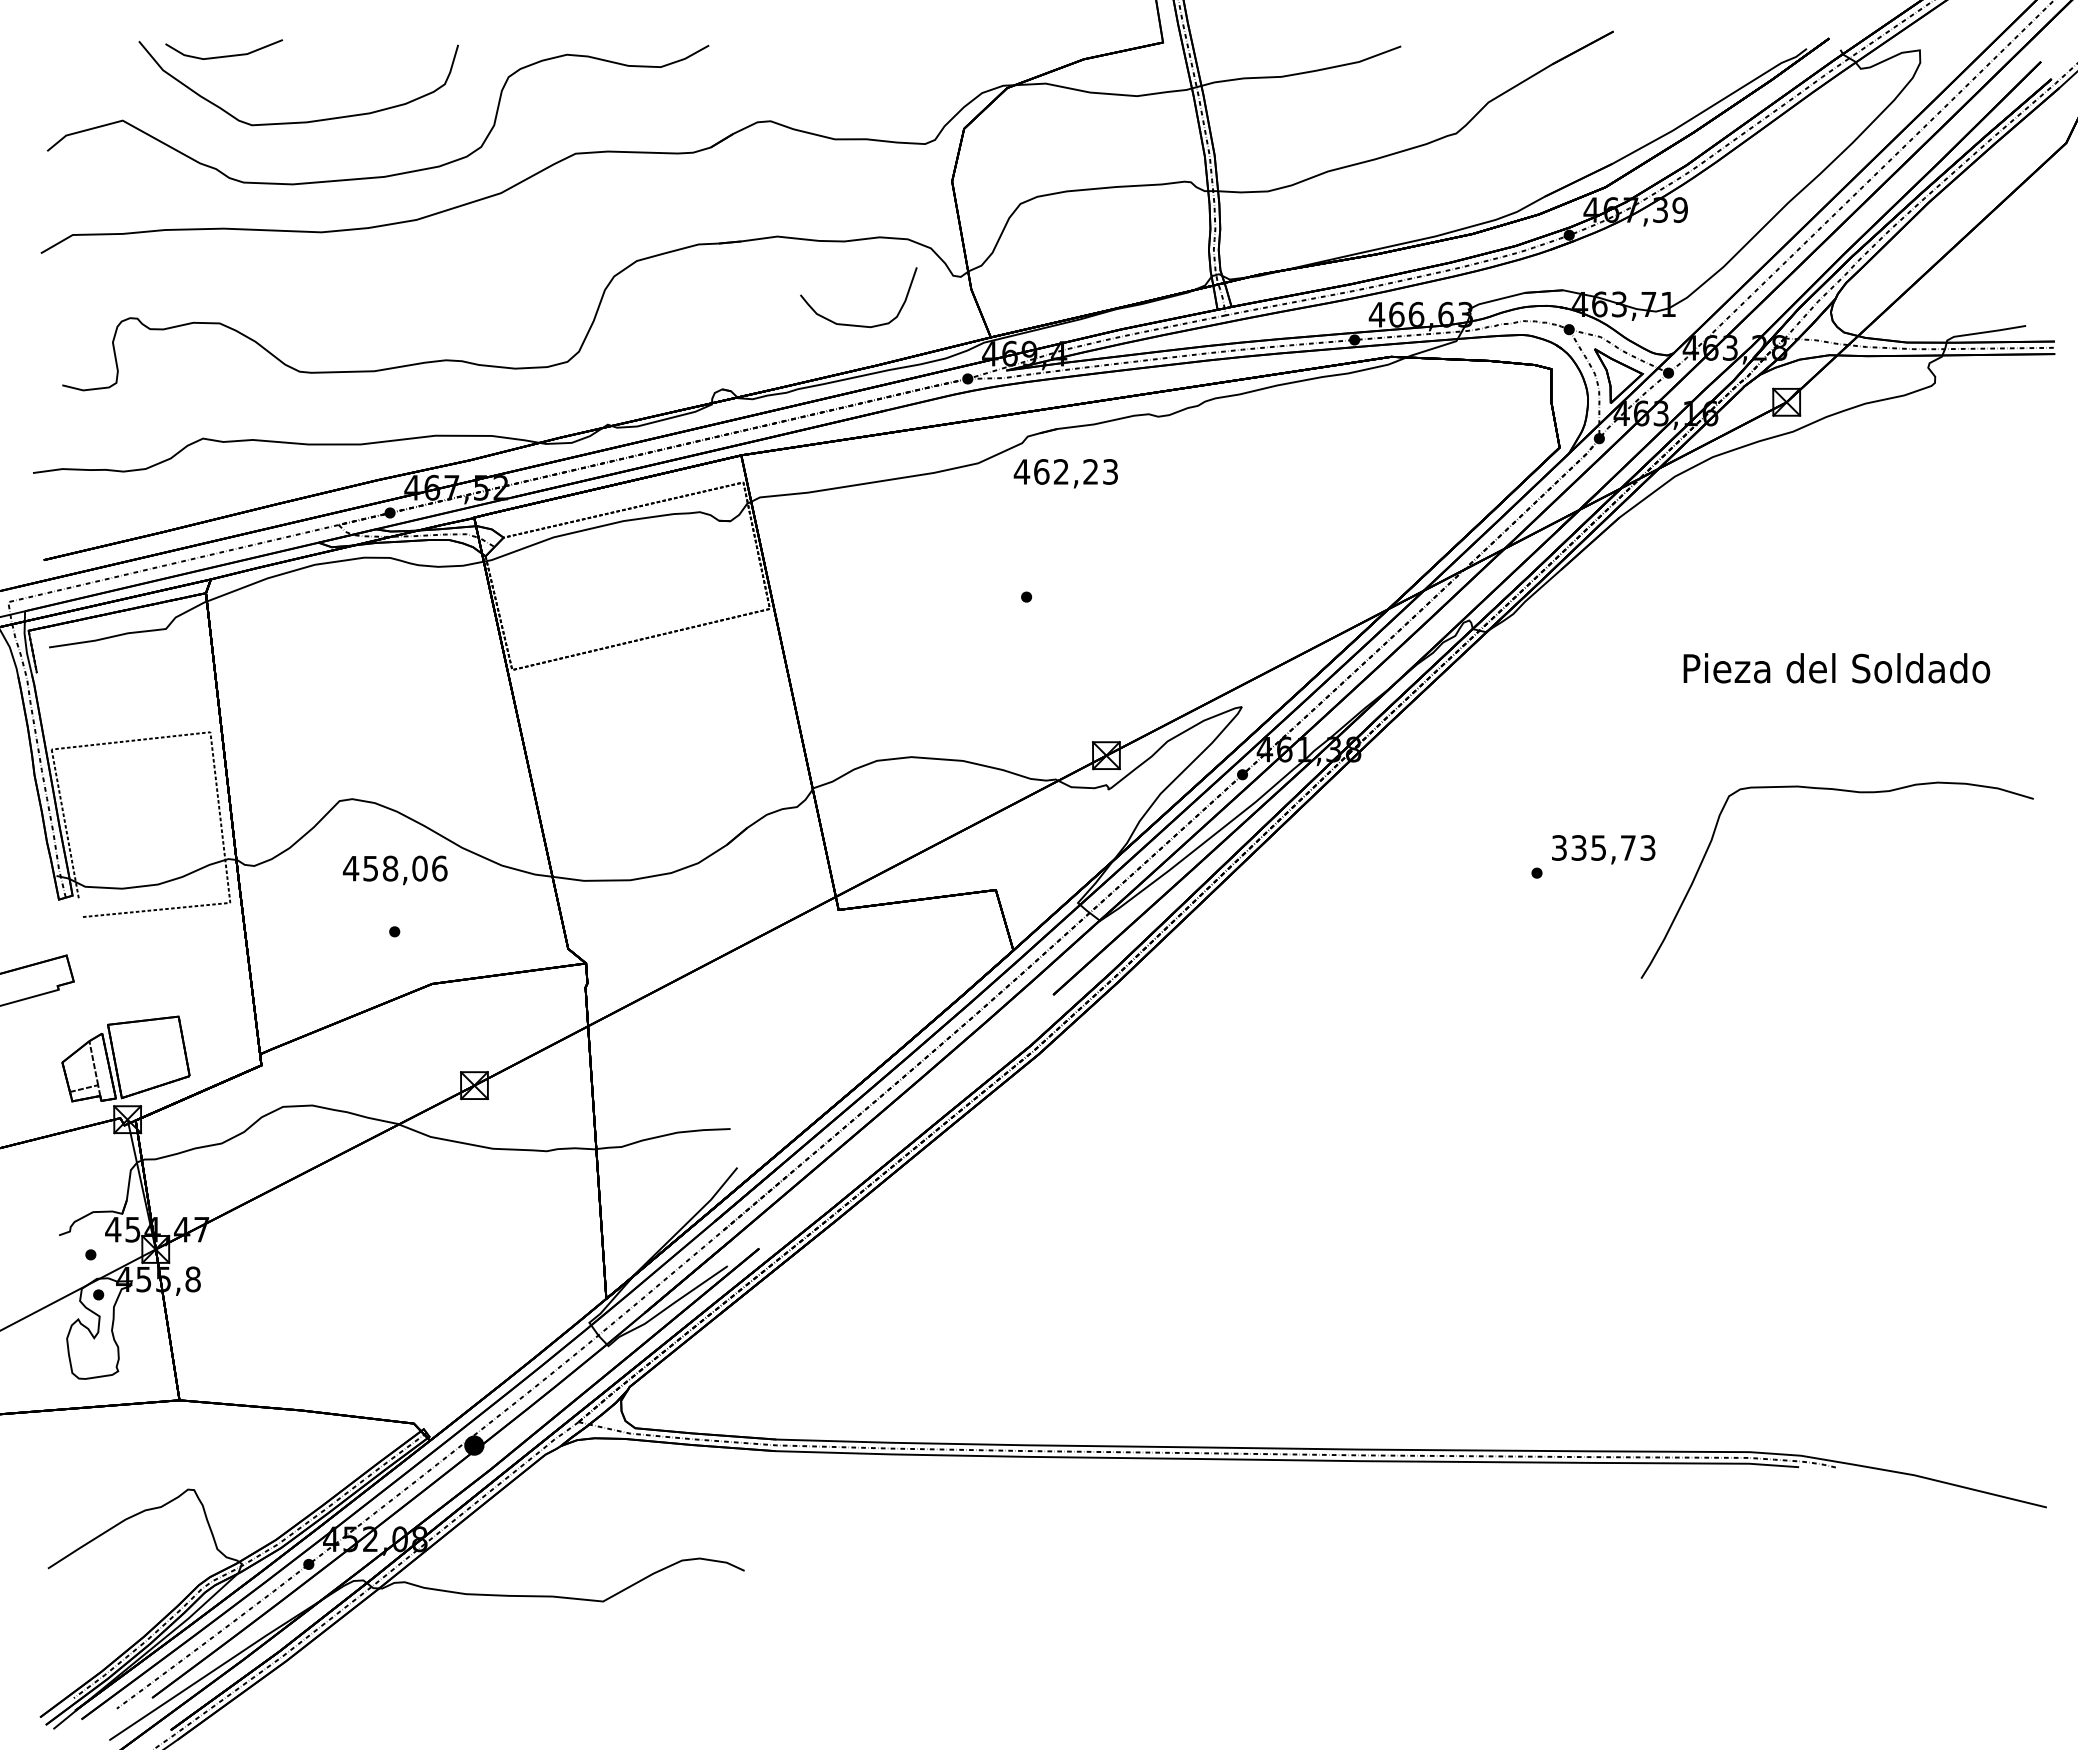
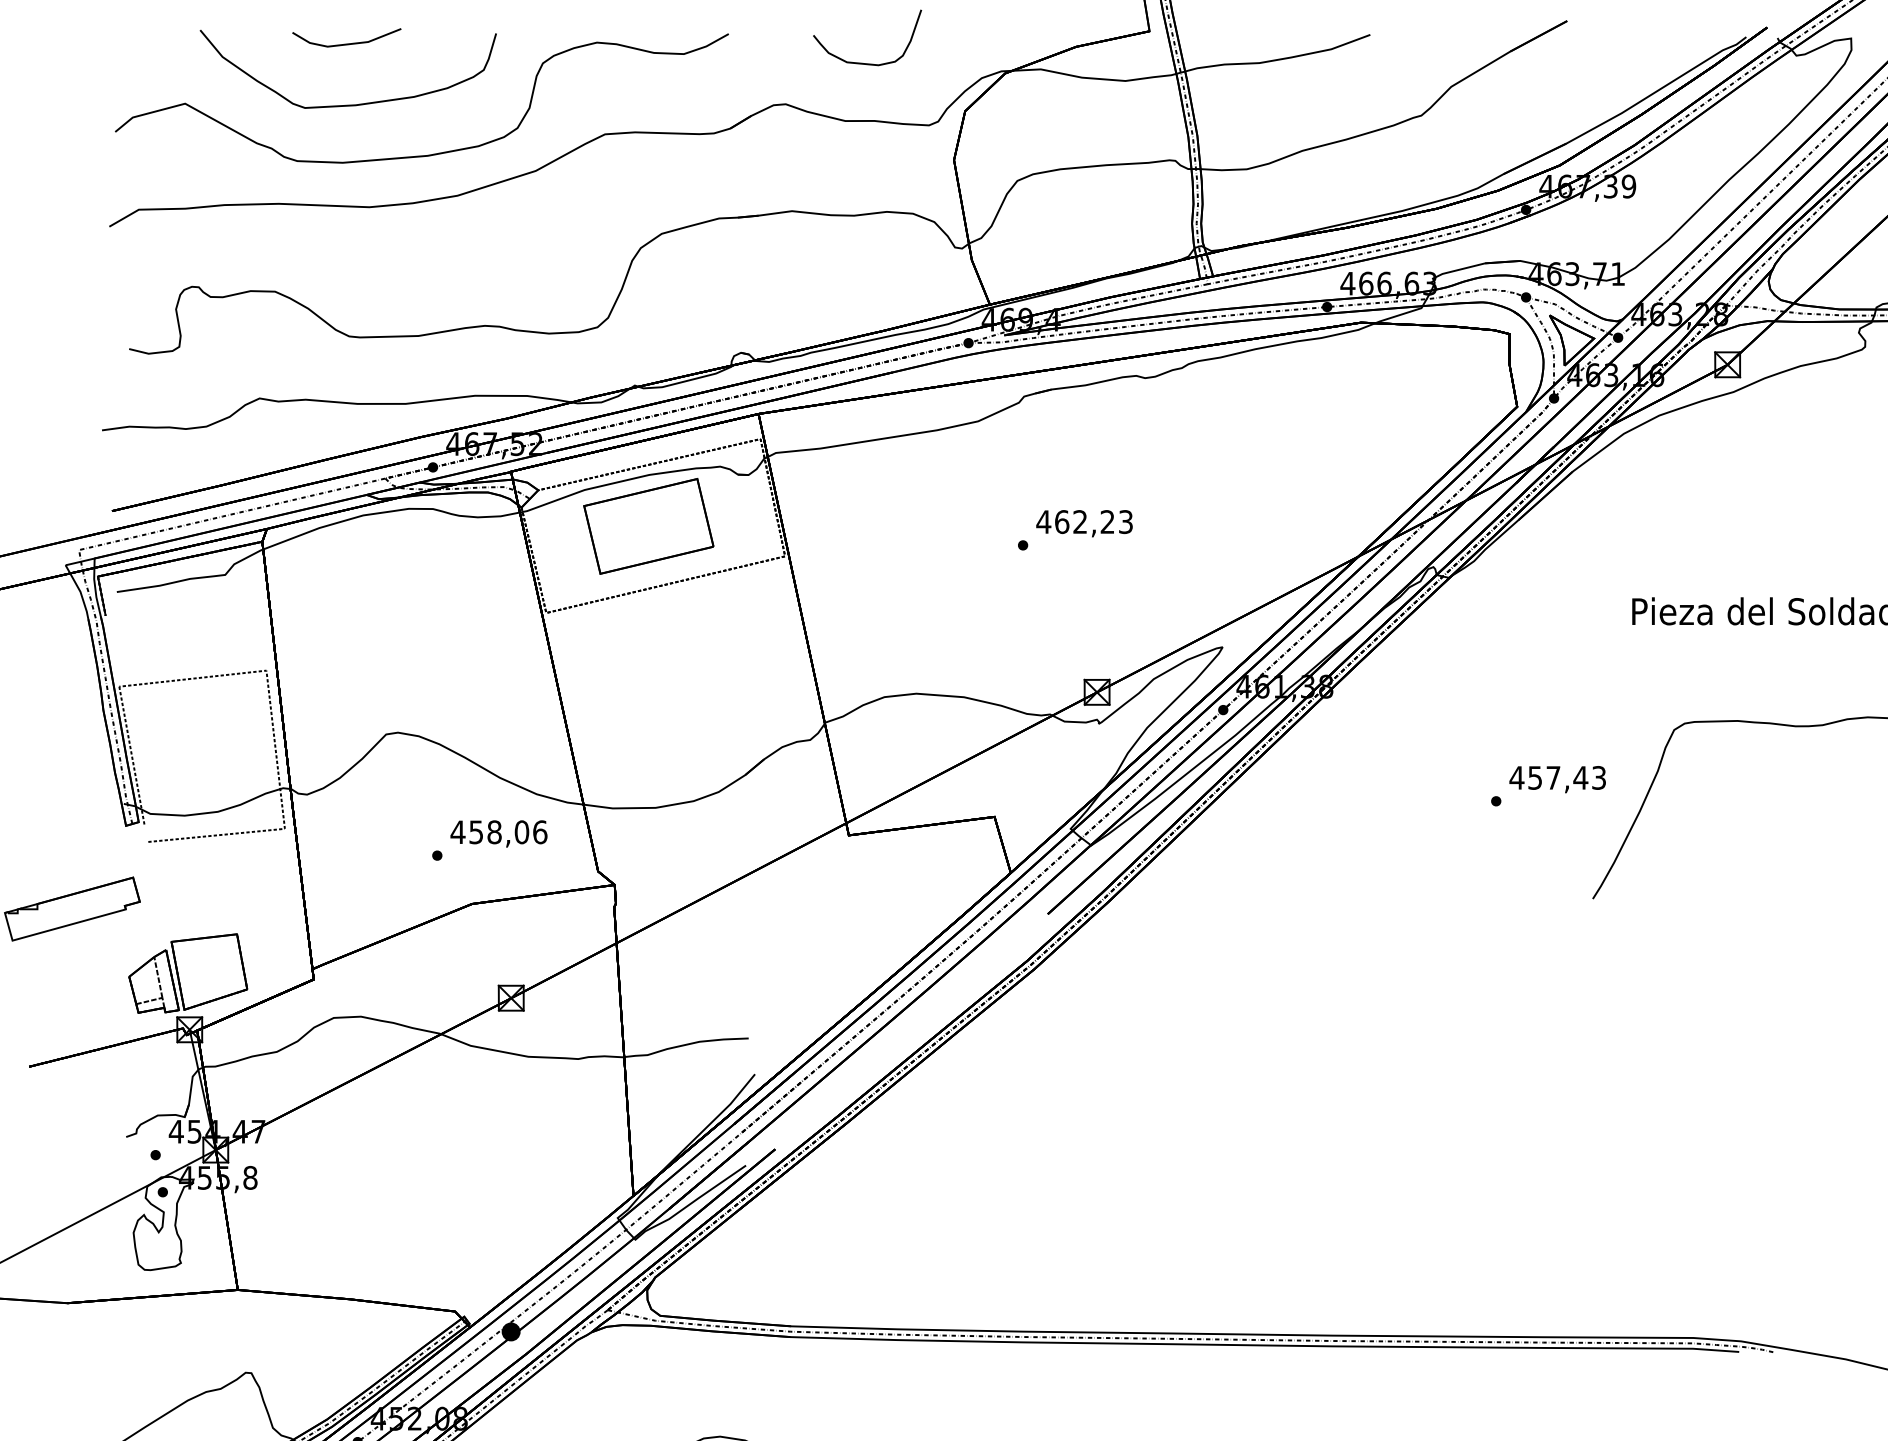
line: (223, 55) -> (346, 43), moved
curve: (855, 324) -> (864, 62), moved
text: (1065, 473) -> (1084, 523), moved
part: (622, 576) -> (648, 526), added
text: (1593, 847) -> (1548, 777), 335,73 -> 457,43
text: (394, 870) -> (498, 834), moved

